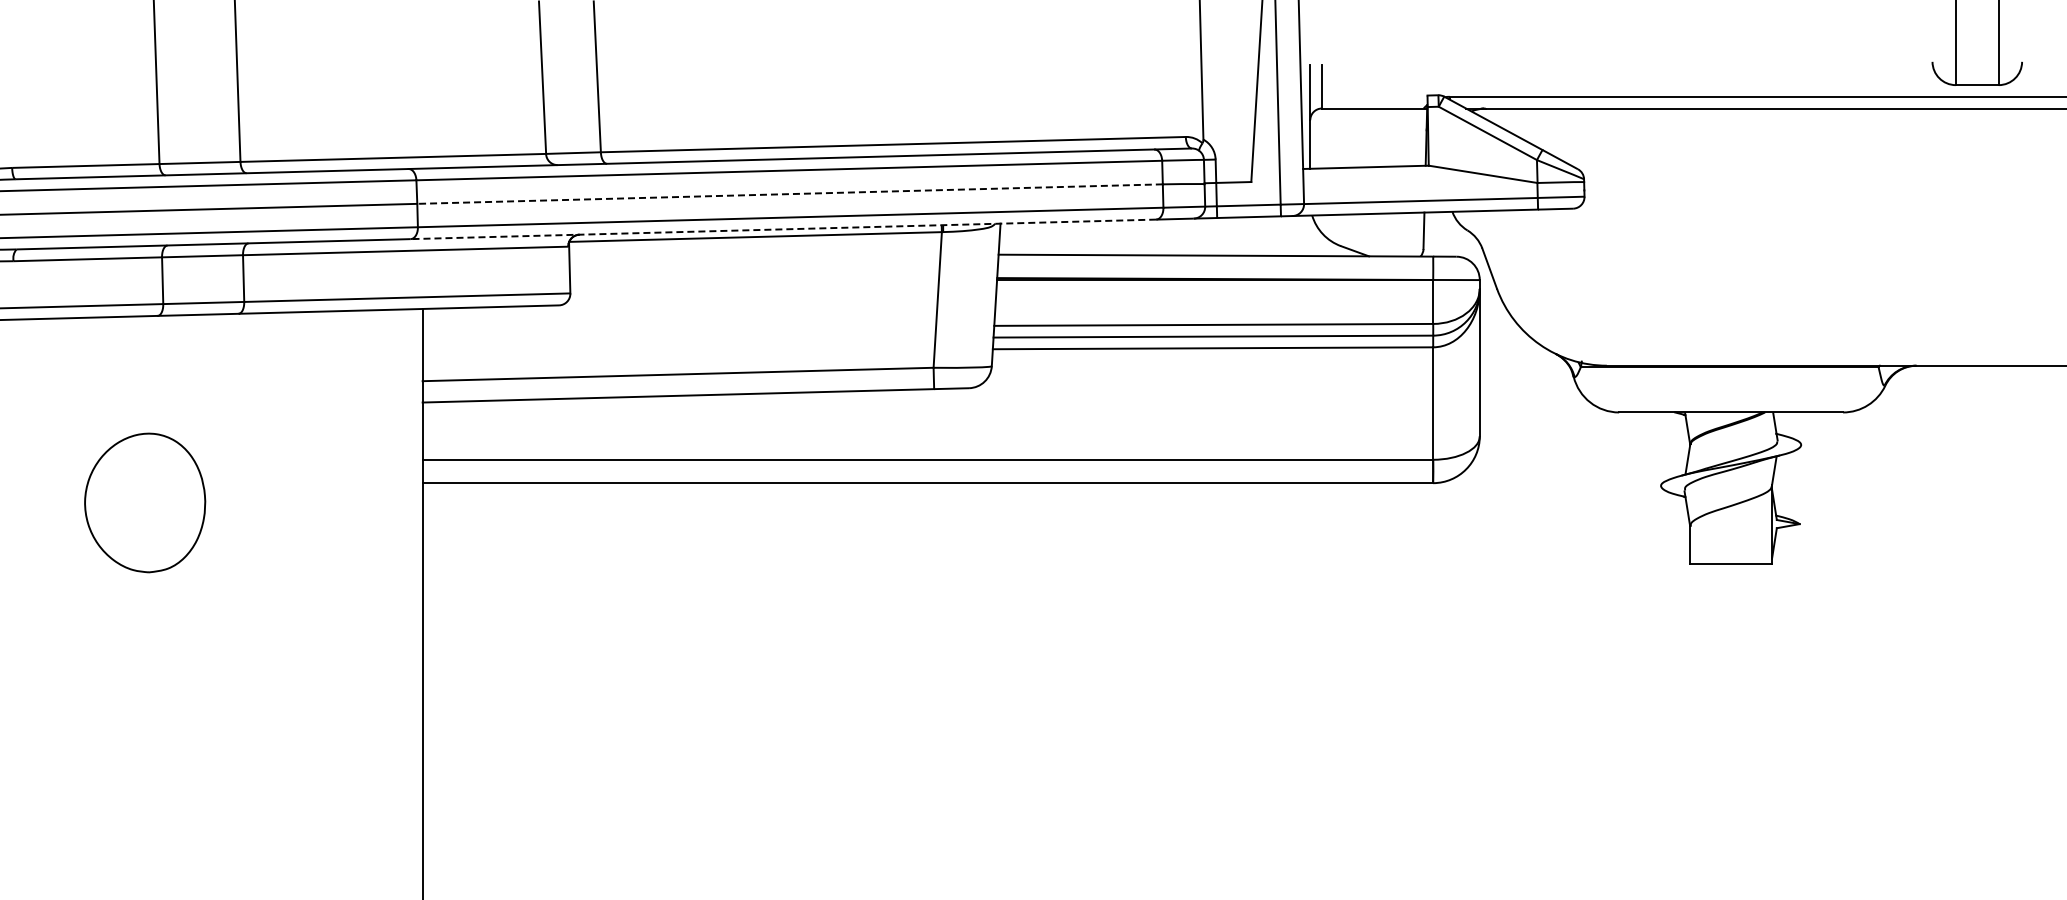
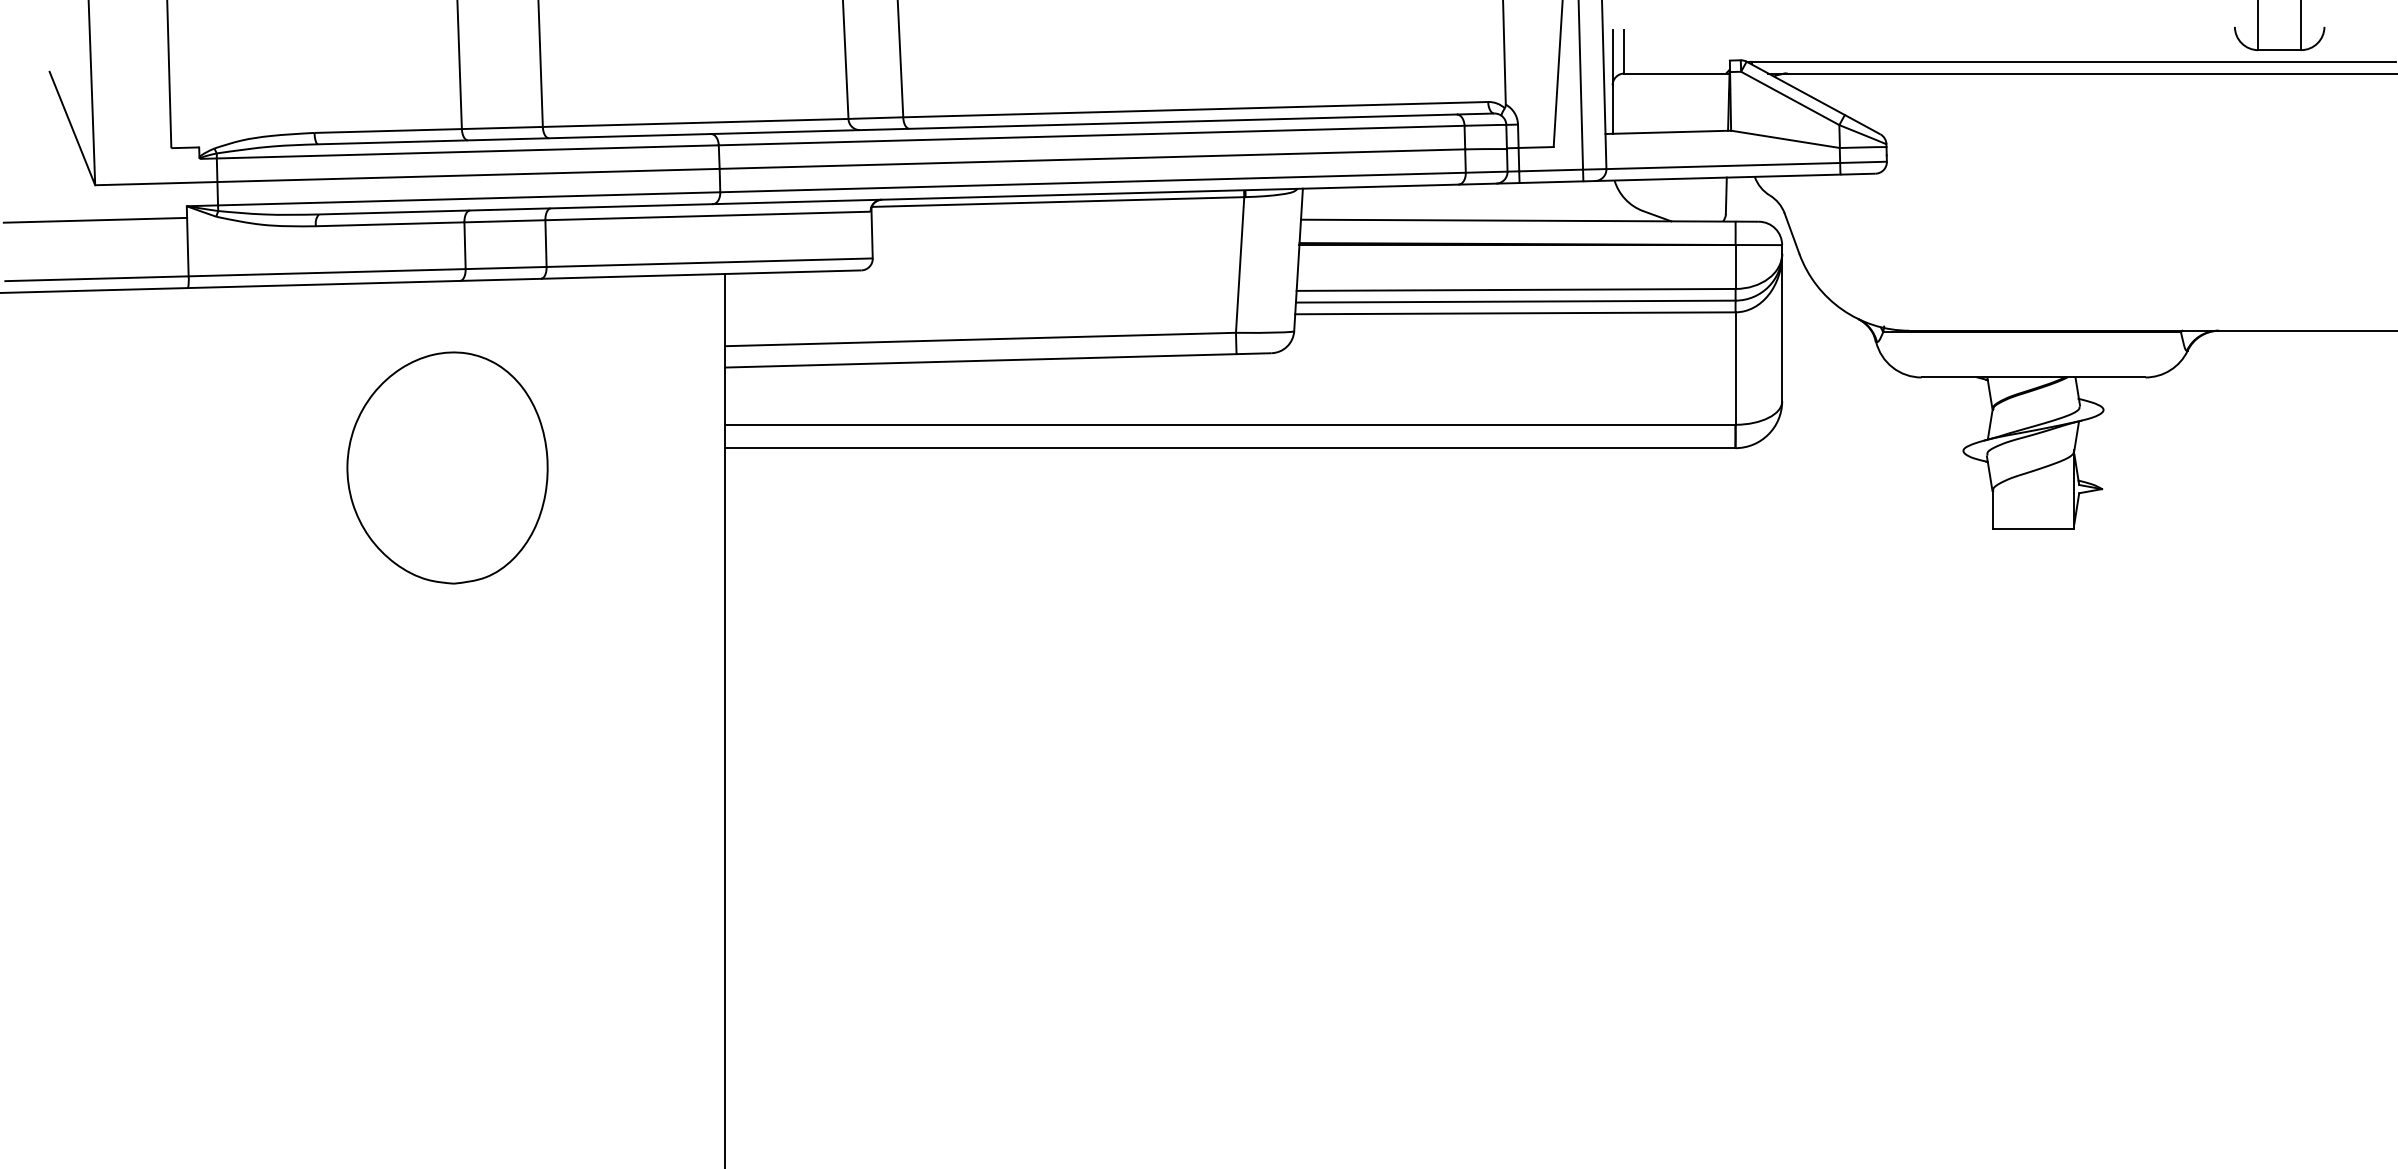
line: (790, 194) -> (1092, 159), dashed -> solid
line: (783, 229) -> (1085, 194), dashed -> solid
part: (145, 502) -> (447, 467), size x1.67

